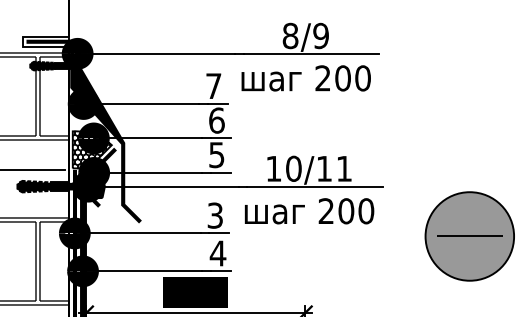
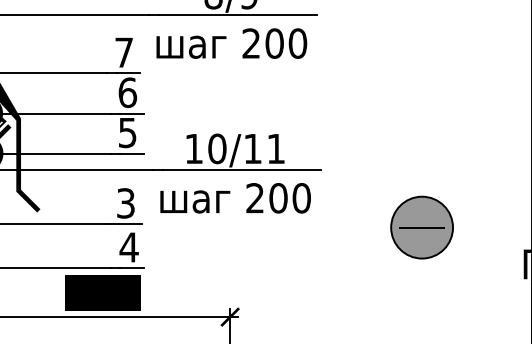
part: (469, 236) -> (421, 227), size x0.6

